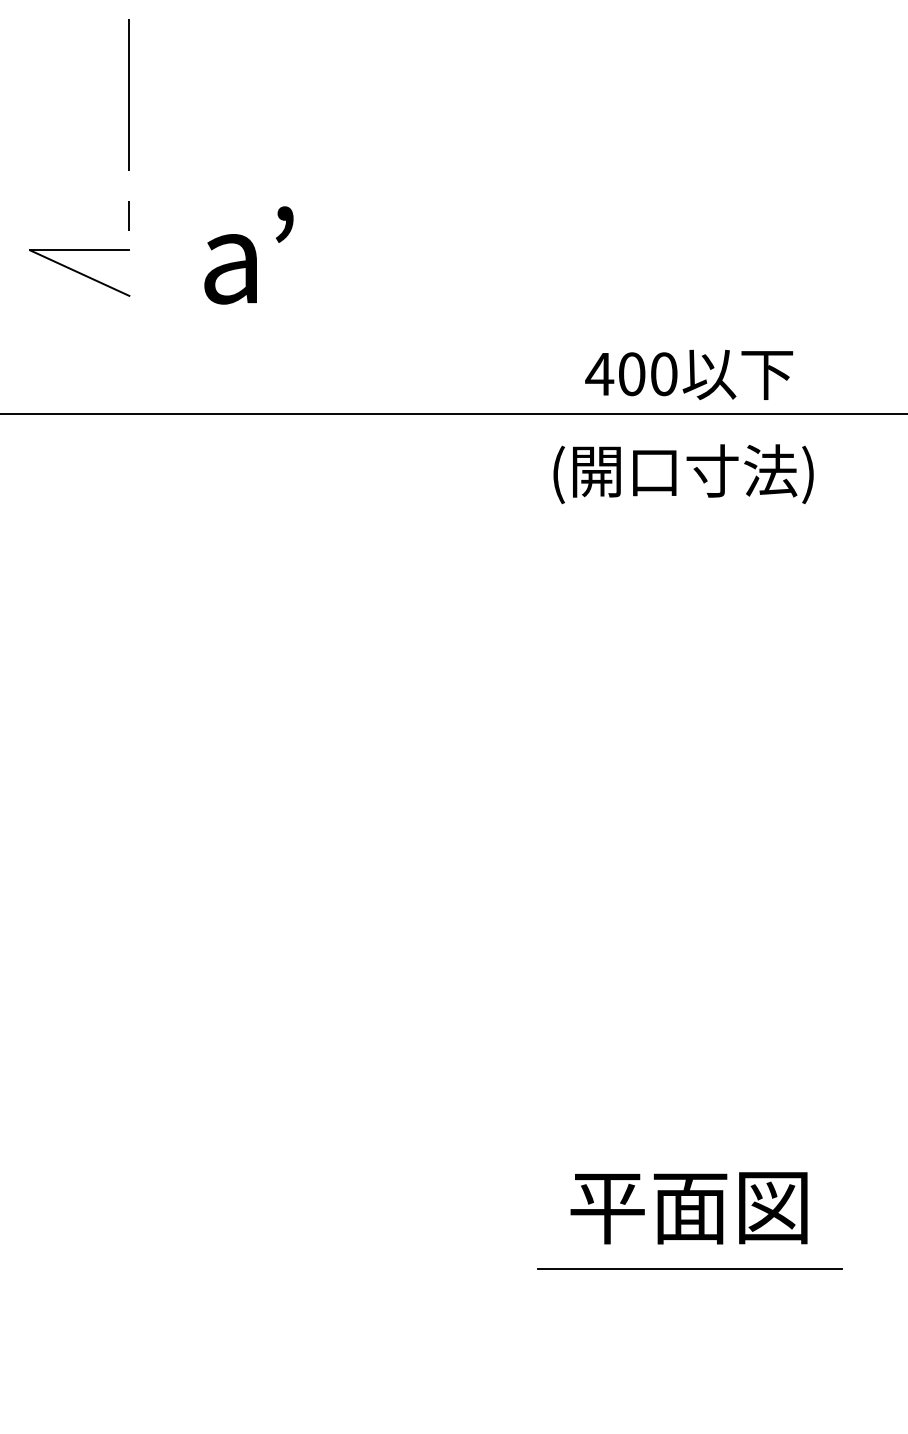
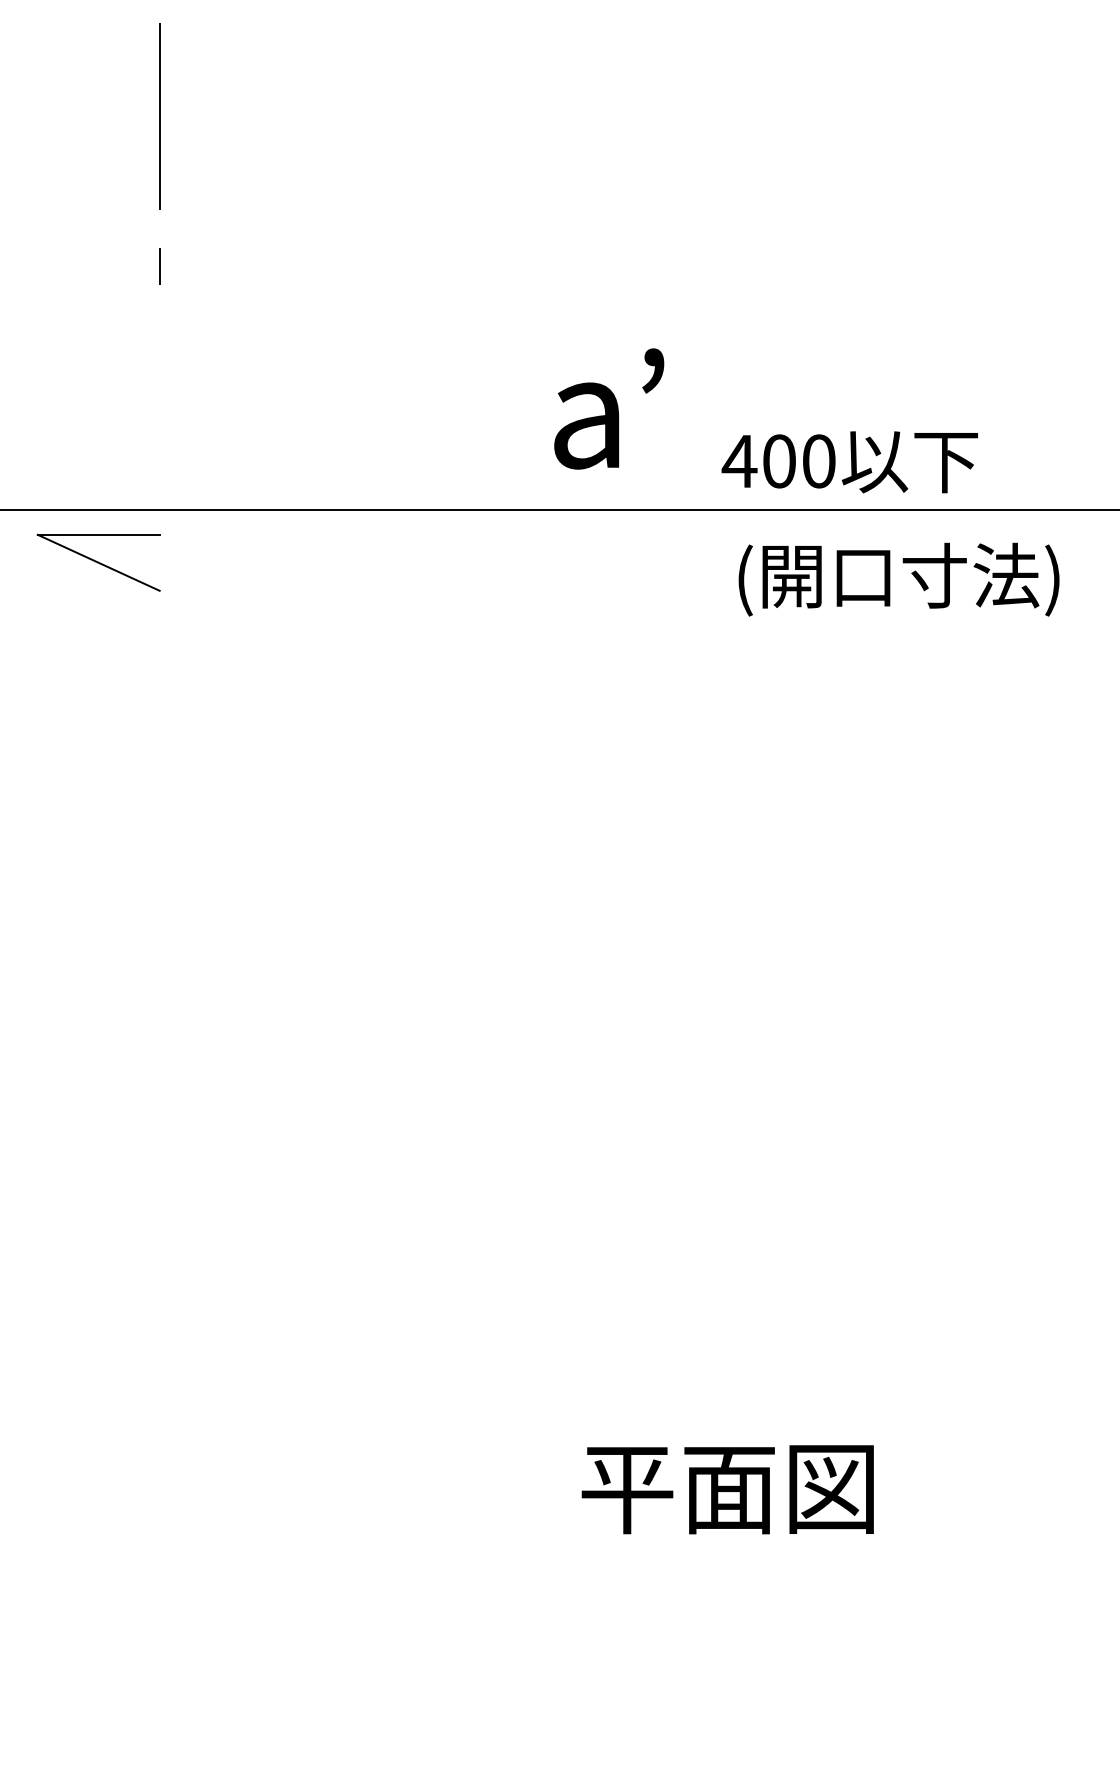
text: (249, 255) -> (609, 408), moved
part: (79, 272) -> (98, 562), moved
text: (683, 474) -> (898, 579), moved
text: (688, 1208) -> (727, 1489), moved
line: (689, 1268) -> (850, 1564), removed

